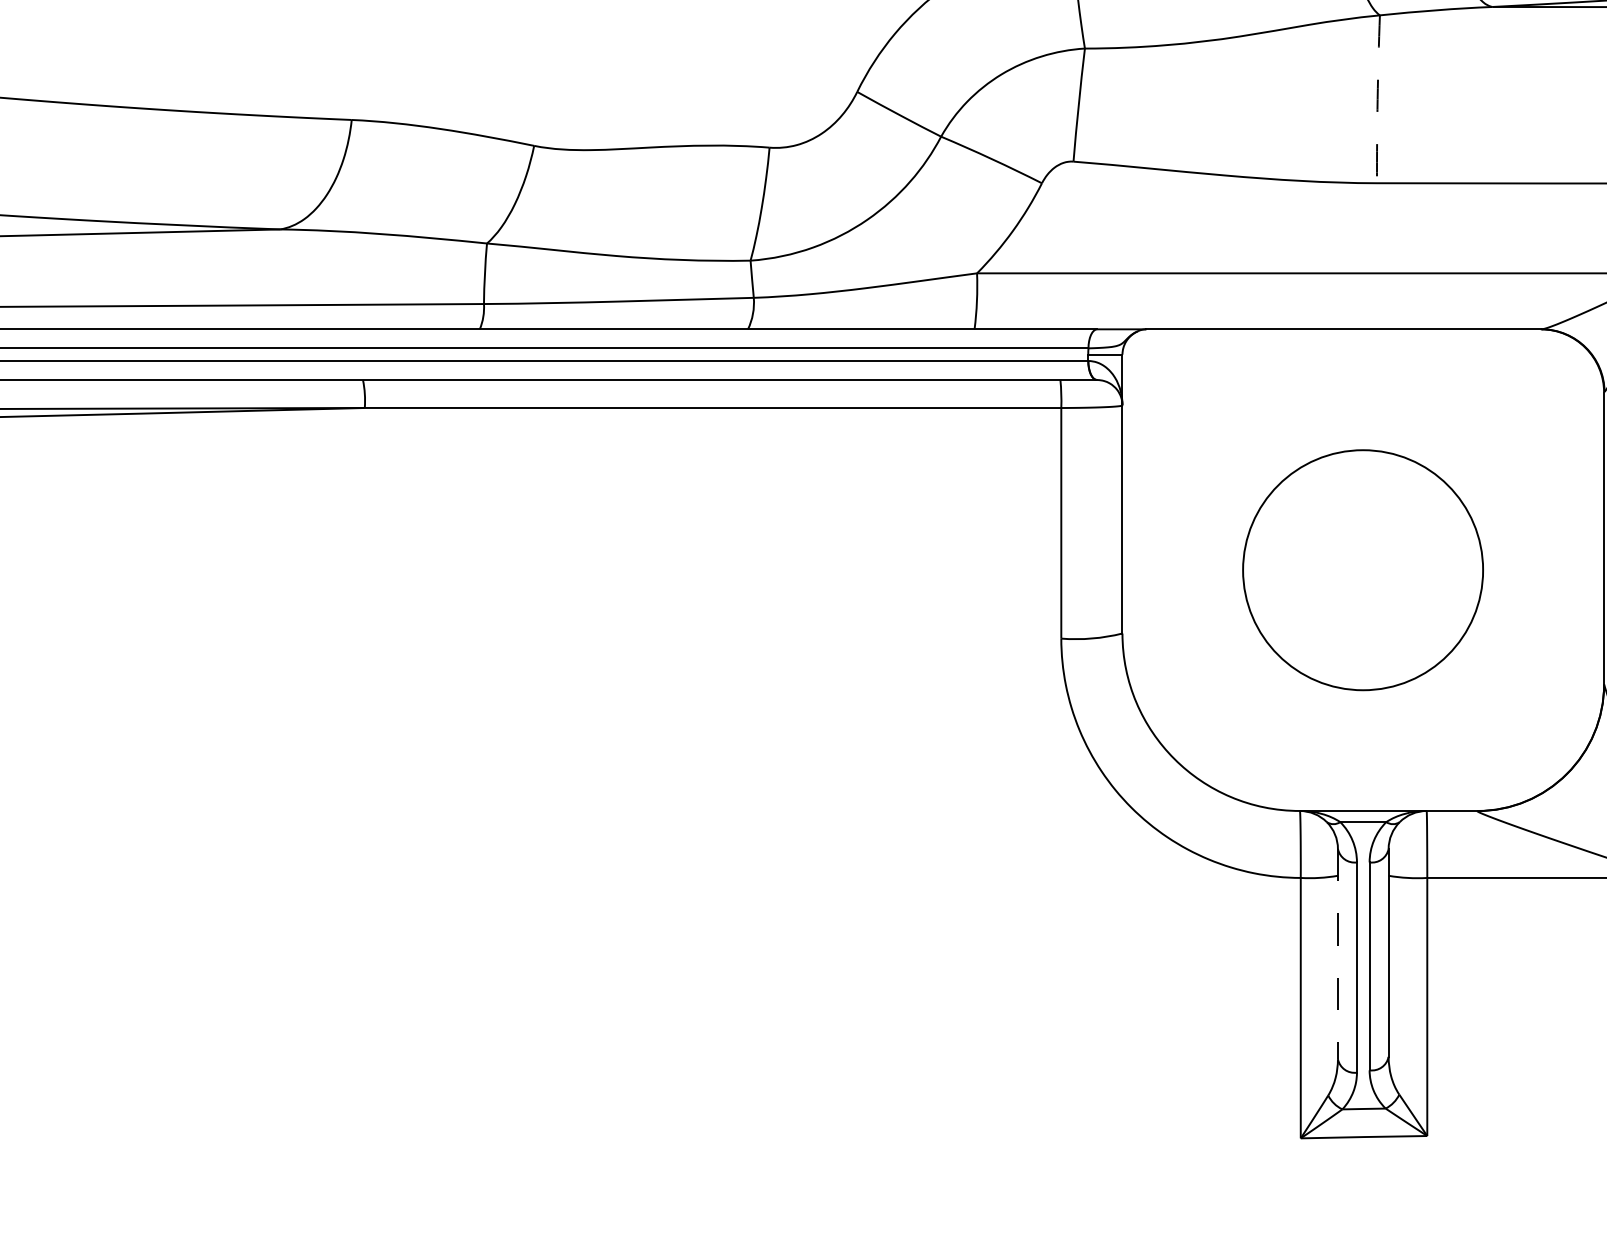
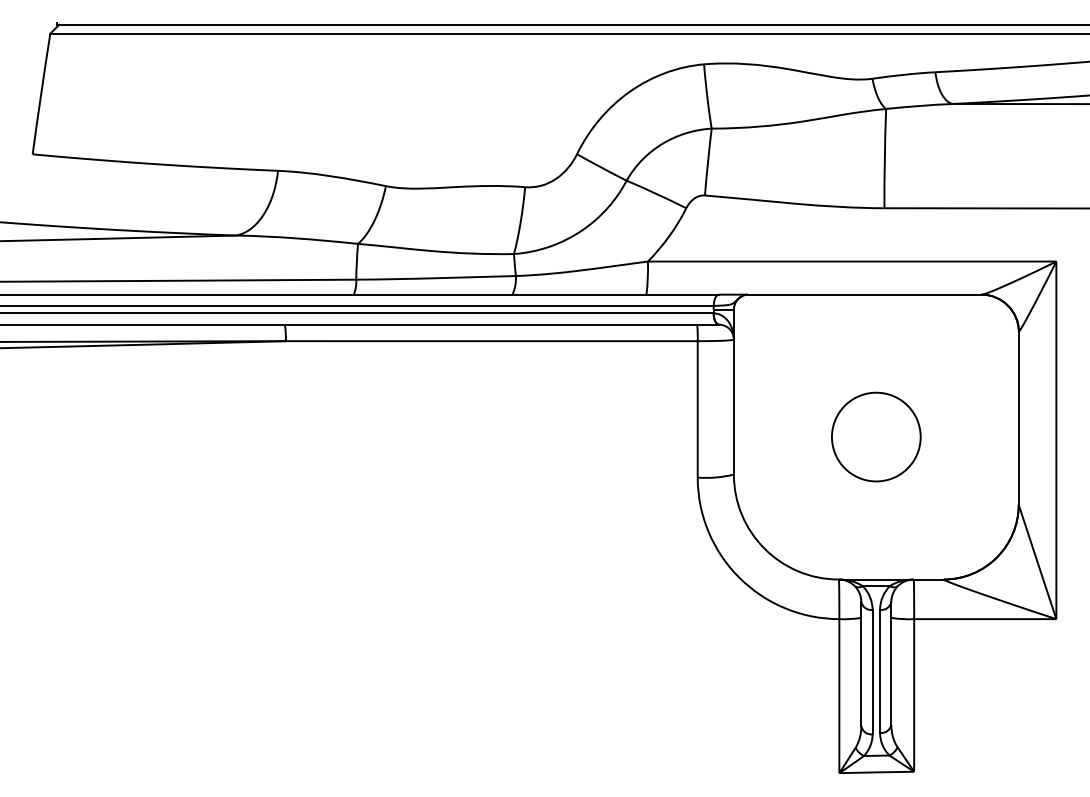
arc: (1377, 99) -> (884, 158), dashed -> solid
circle: (1363, 569) -> (876, 436), size x0.62
line: (1338, 954) -> (861, 664), dashed -> solid

